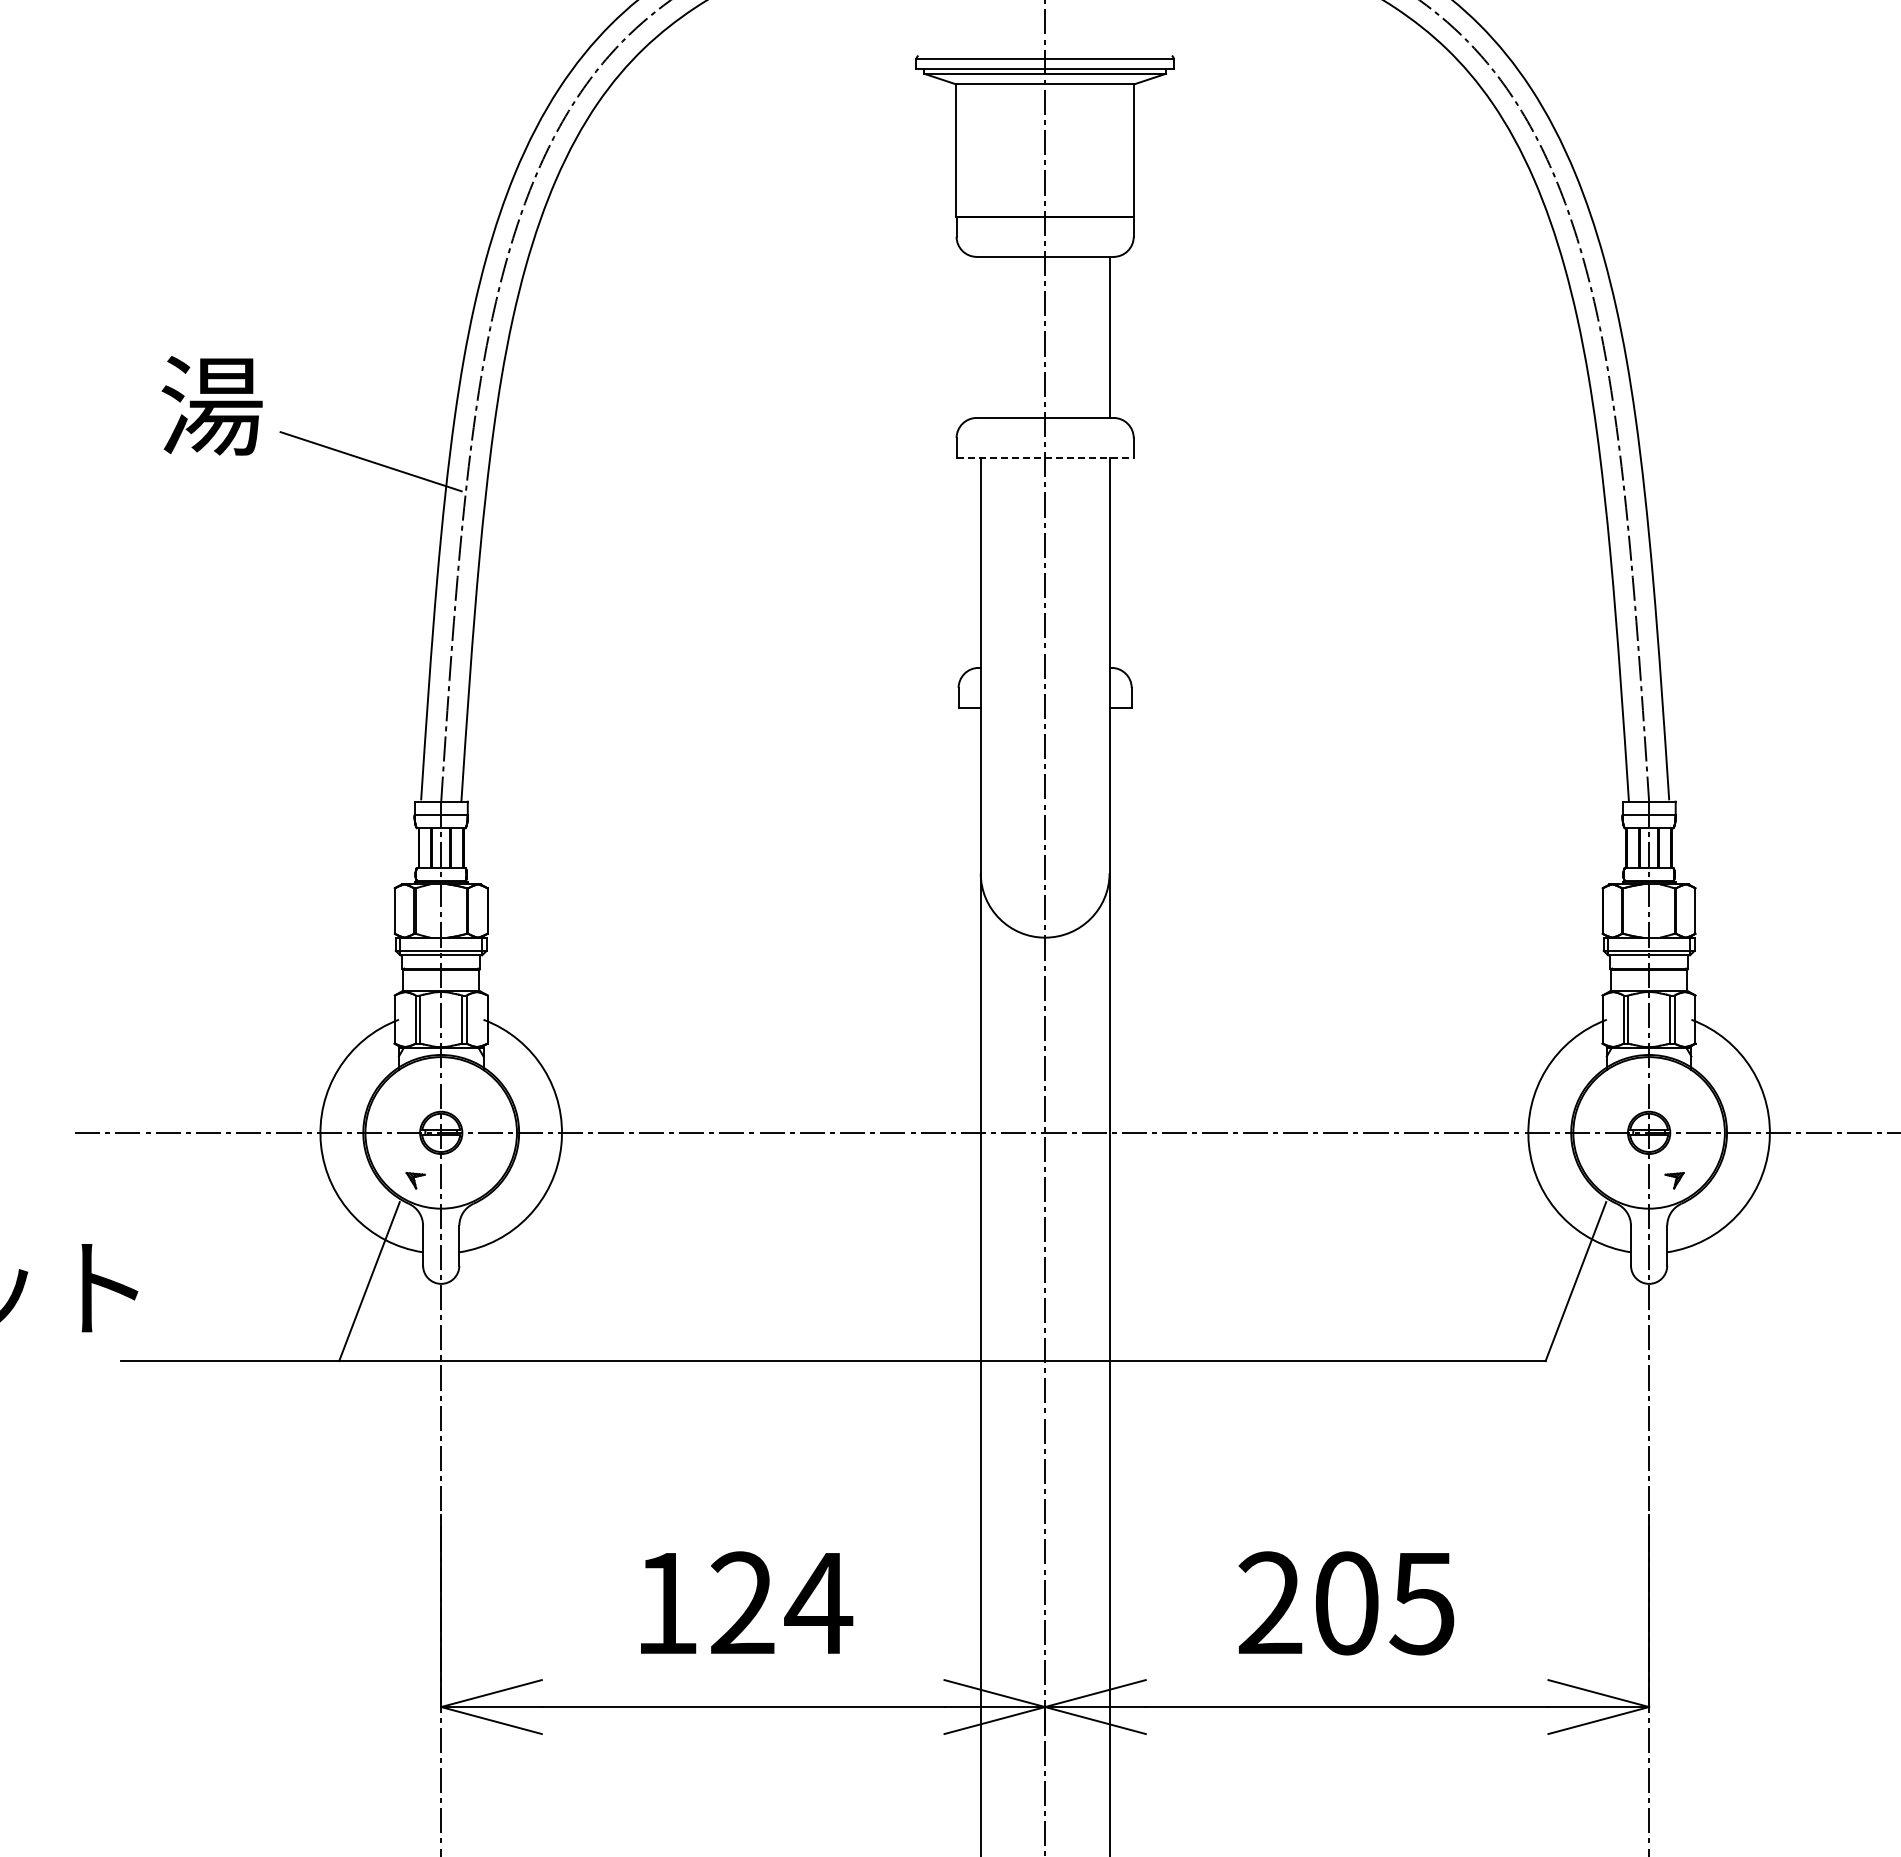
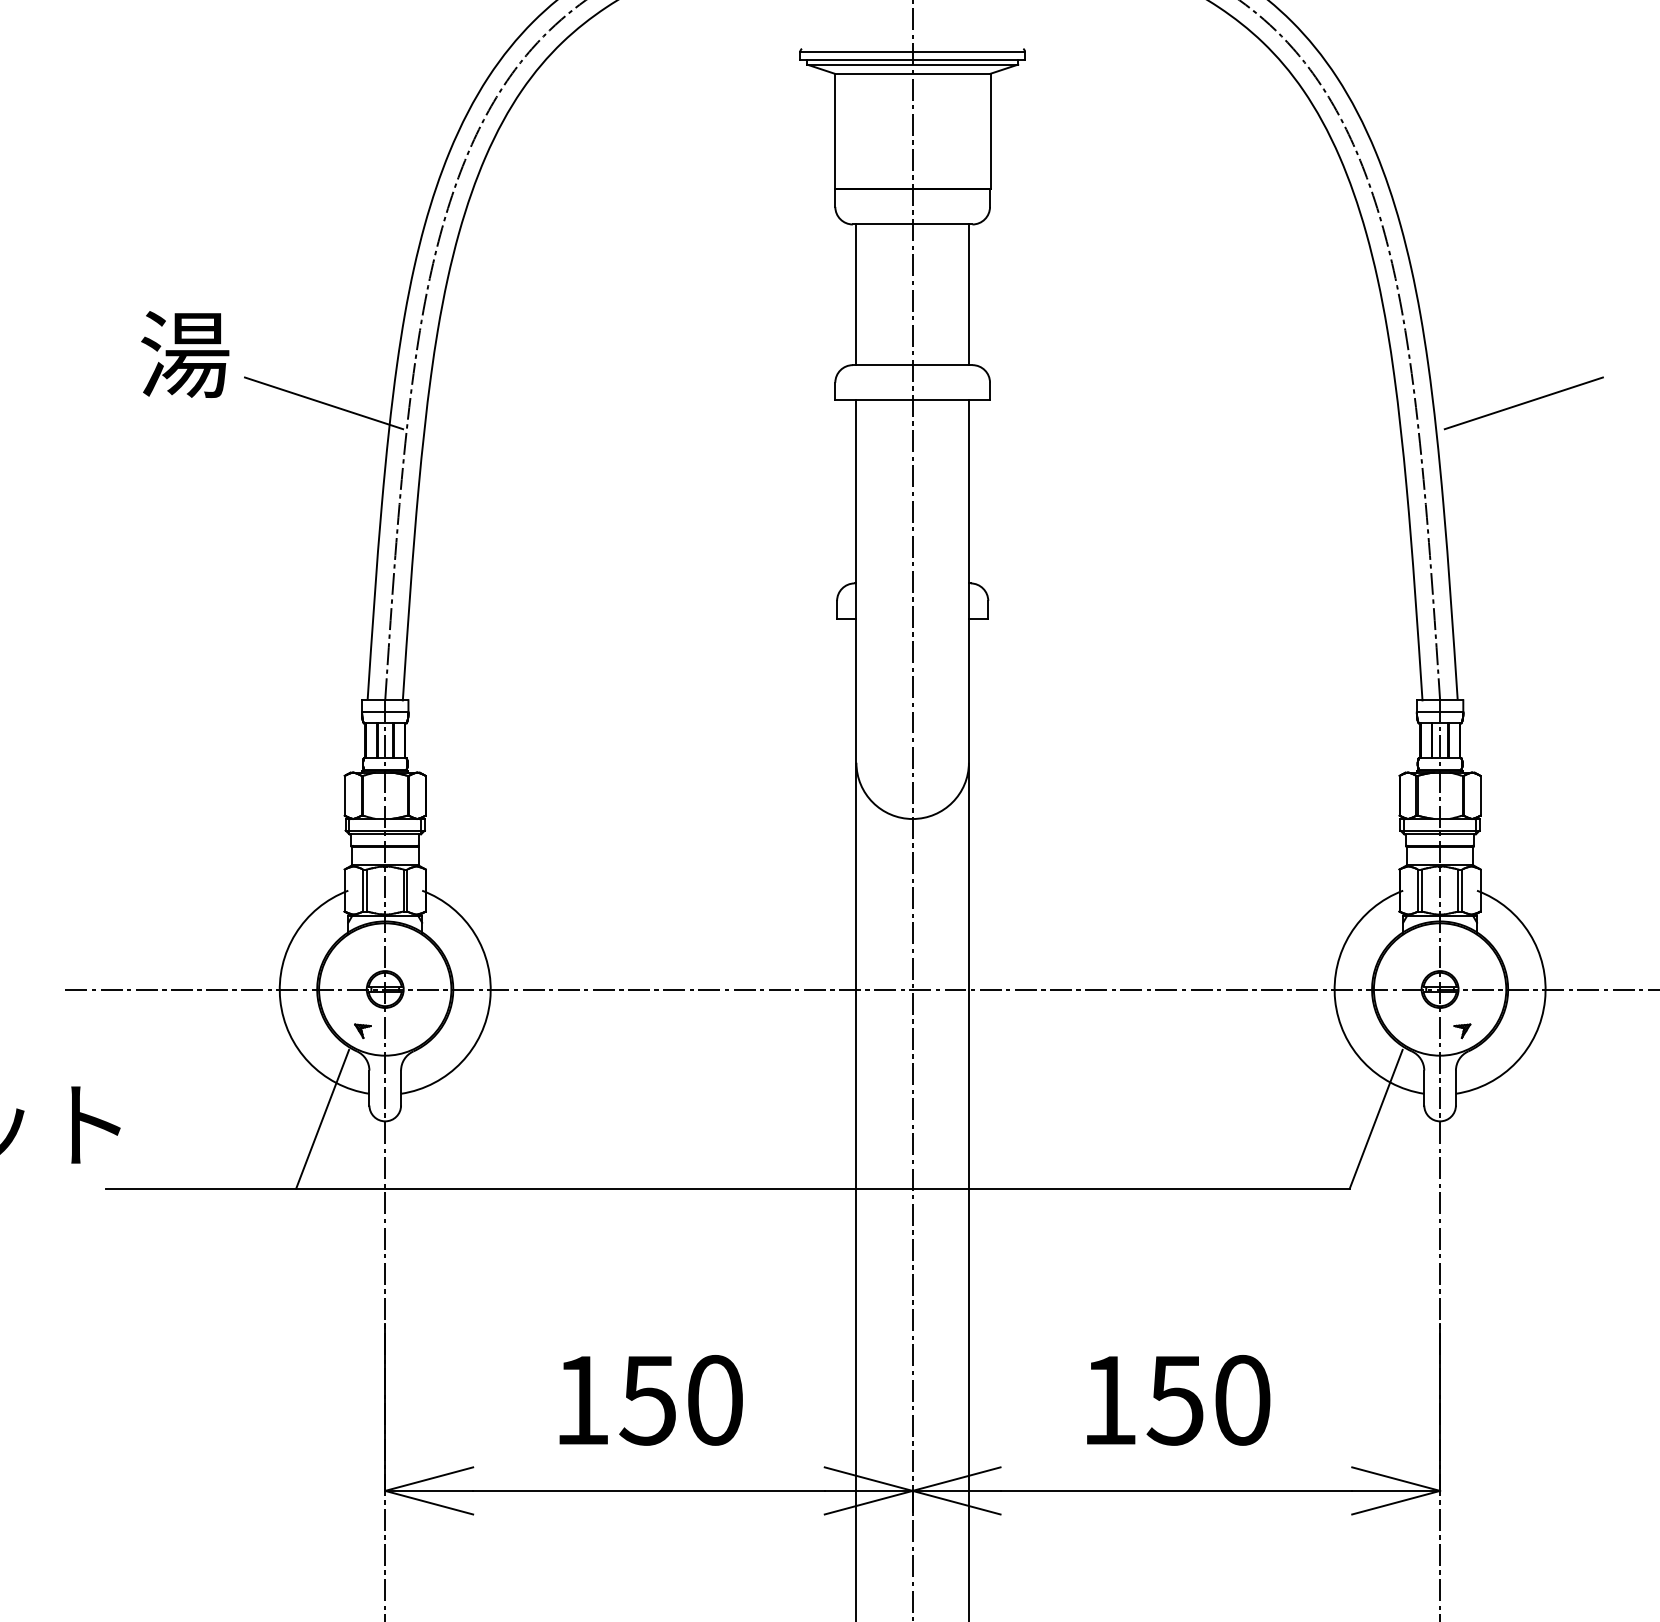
line: (980, 336) -> (856, 294), added
line: (1045, 458) -> (912, 400), dashed -> solid
line: (1744, 461) -> (1523, 403), added
text: (781, 1603) -> (682, 1400), 124 -> 150
text: (1346, 1603) -> (1175, 1400), 205 -> 150

